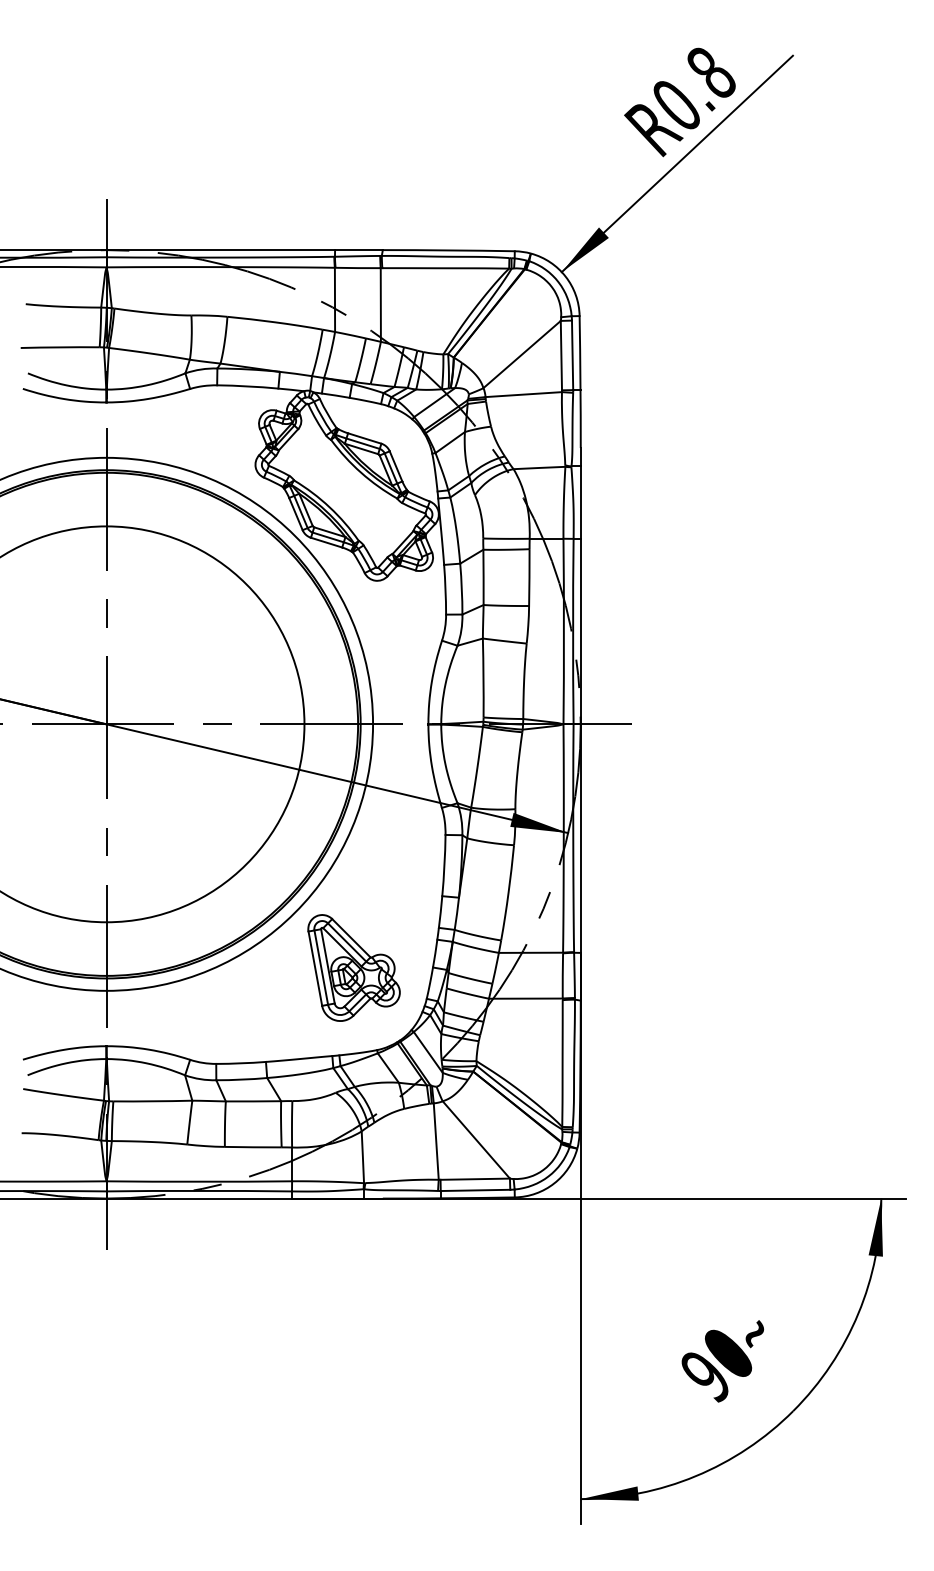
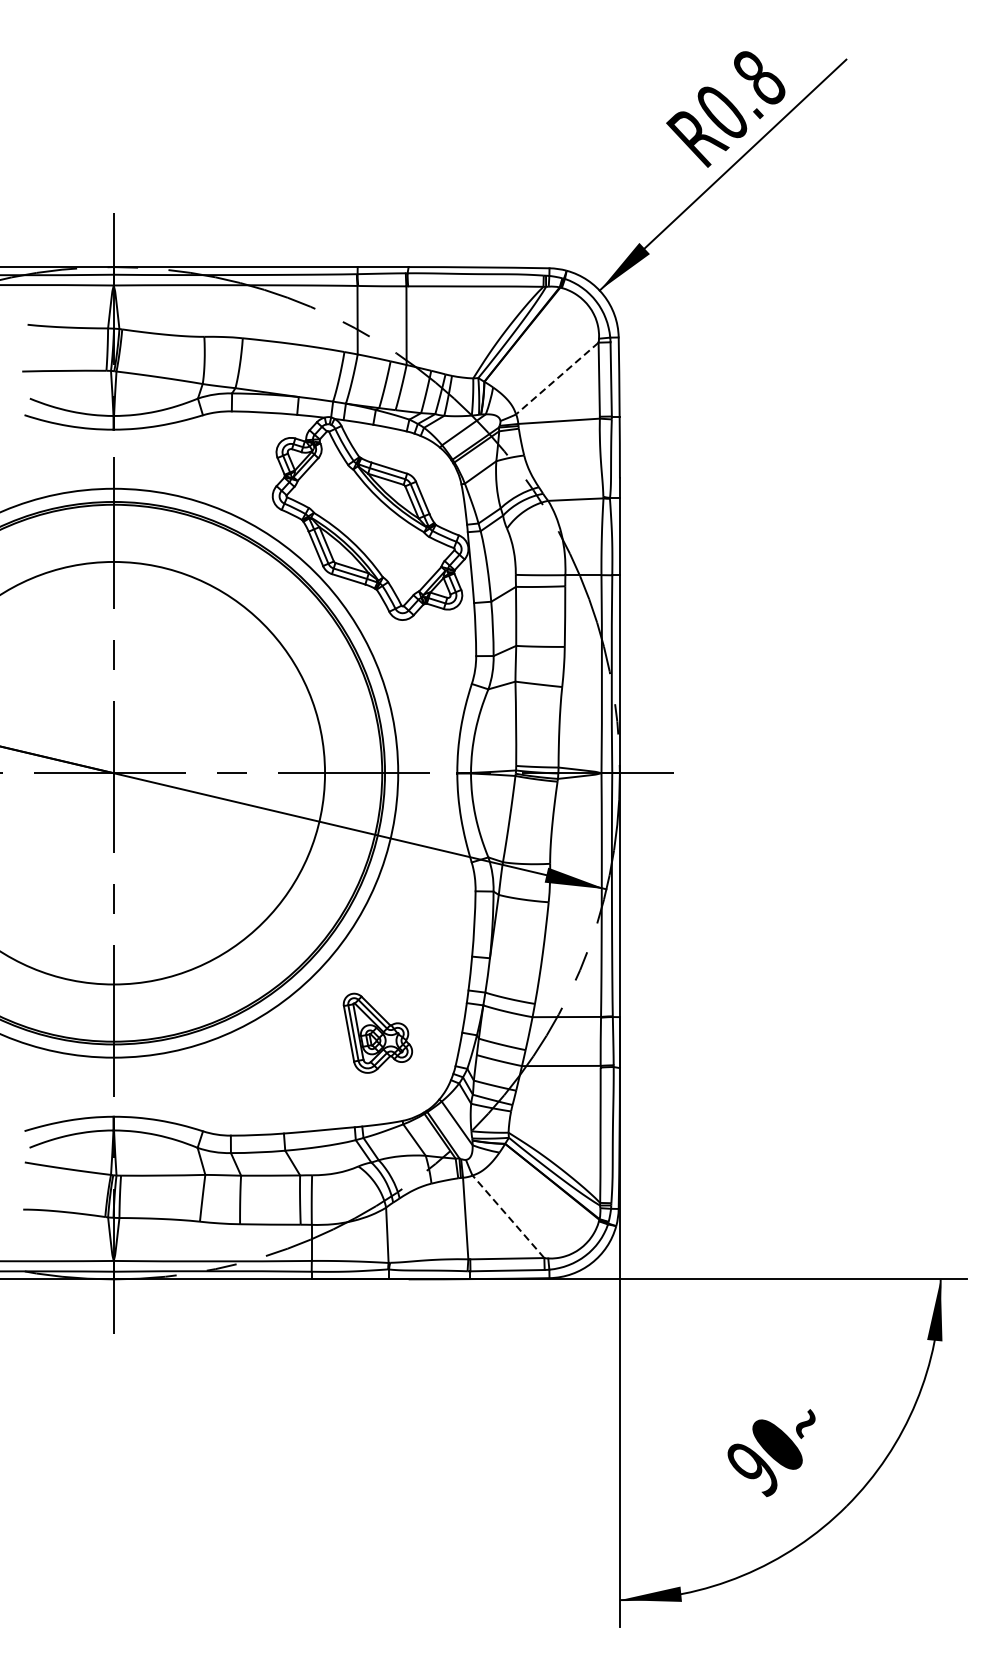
line: (521, 354) -> (556, 378), solid -> dashed
part: (353, 967) -> (377, 1032), size x0.7
line: (476, 1139) -> (508, 1216), solid -> dashed

